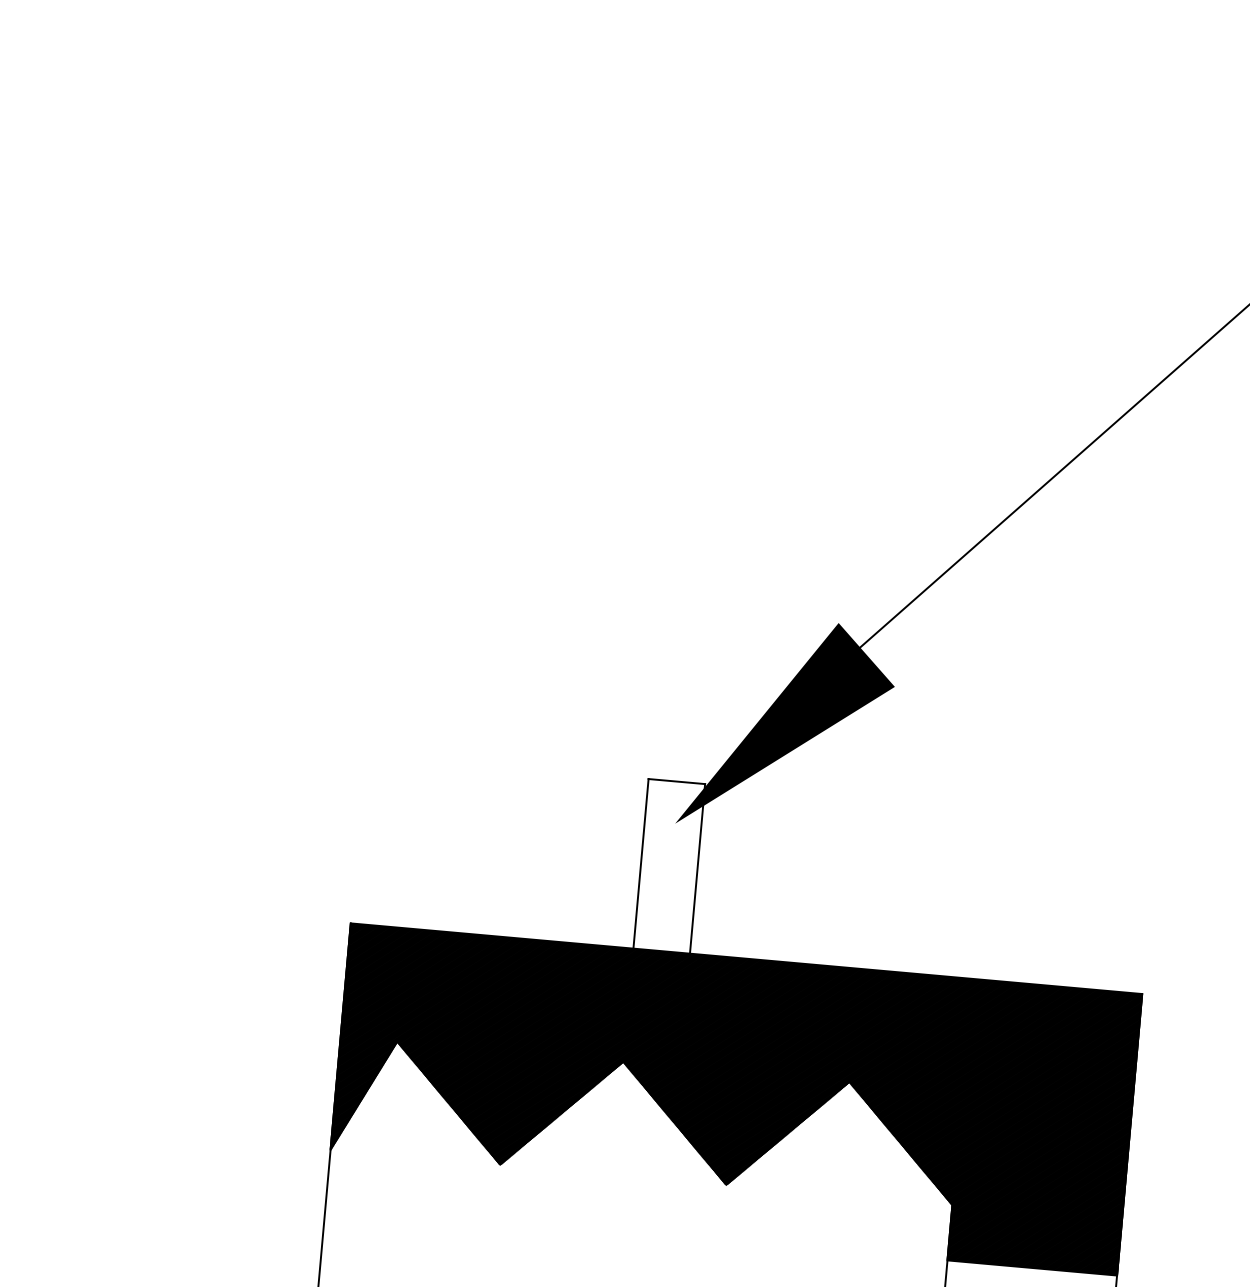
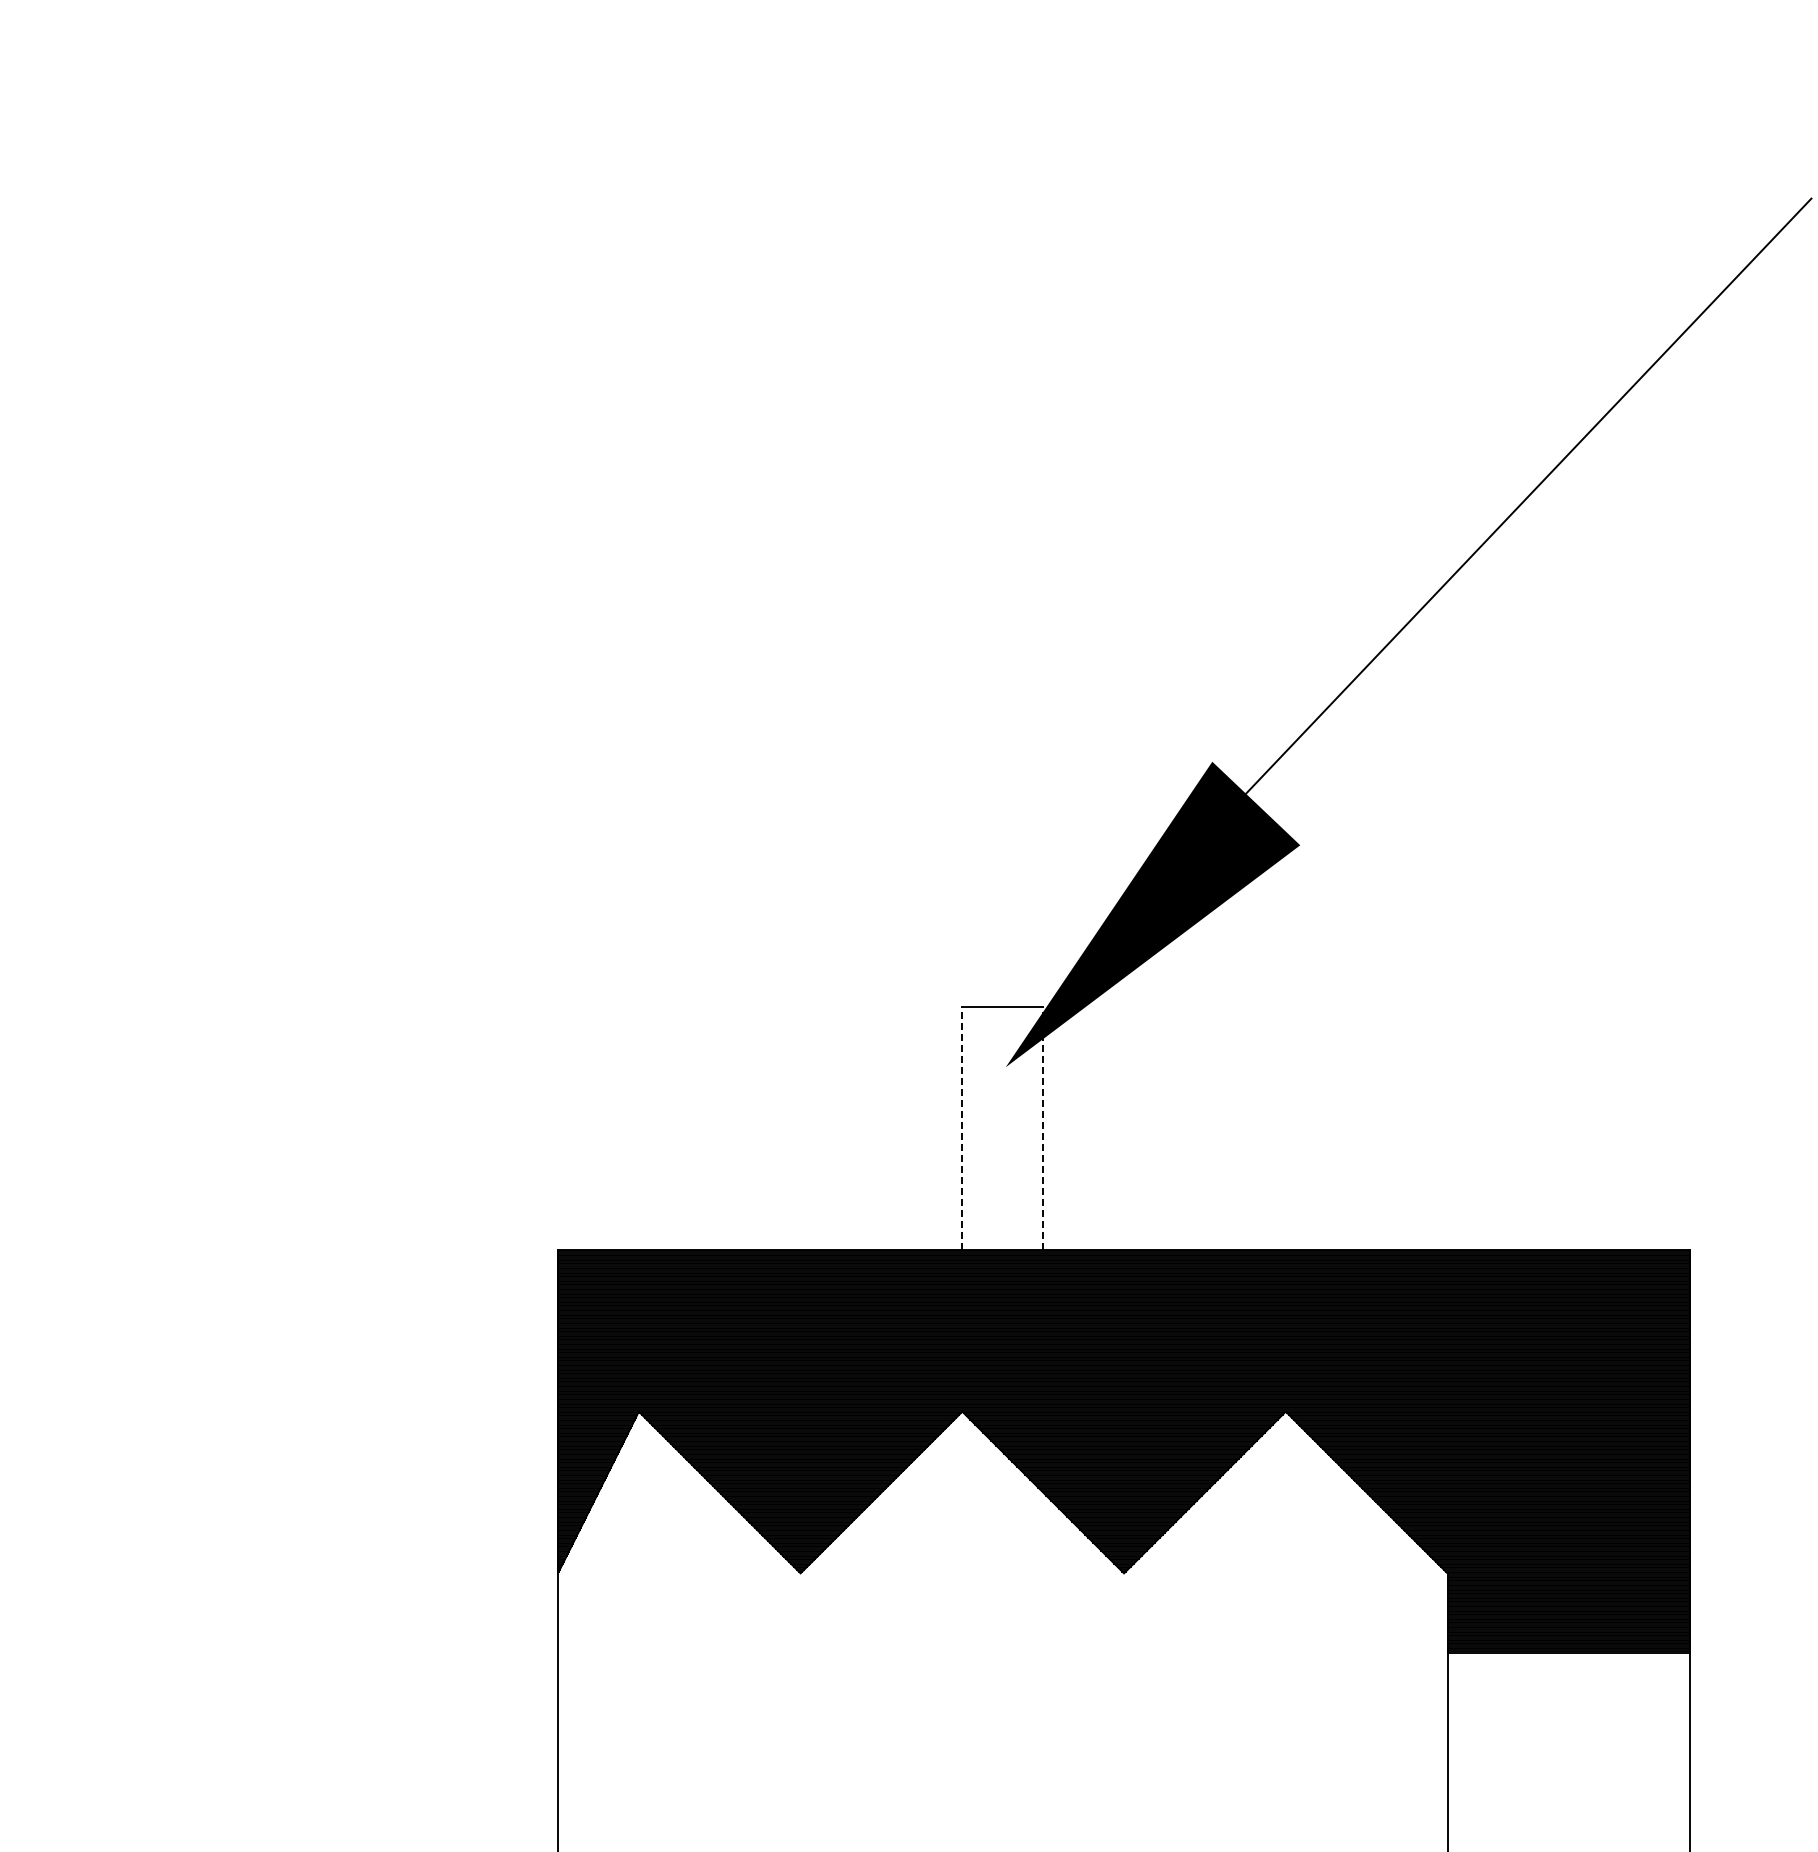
line: (641, 863) -> (962, 1128), solid -> dashed
line: (697, 868) -> (1043, 1128), solid -> dashed

